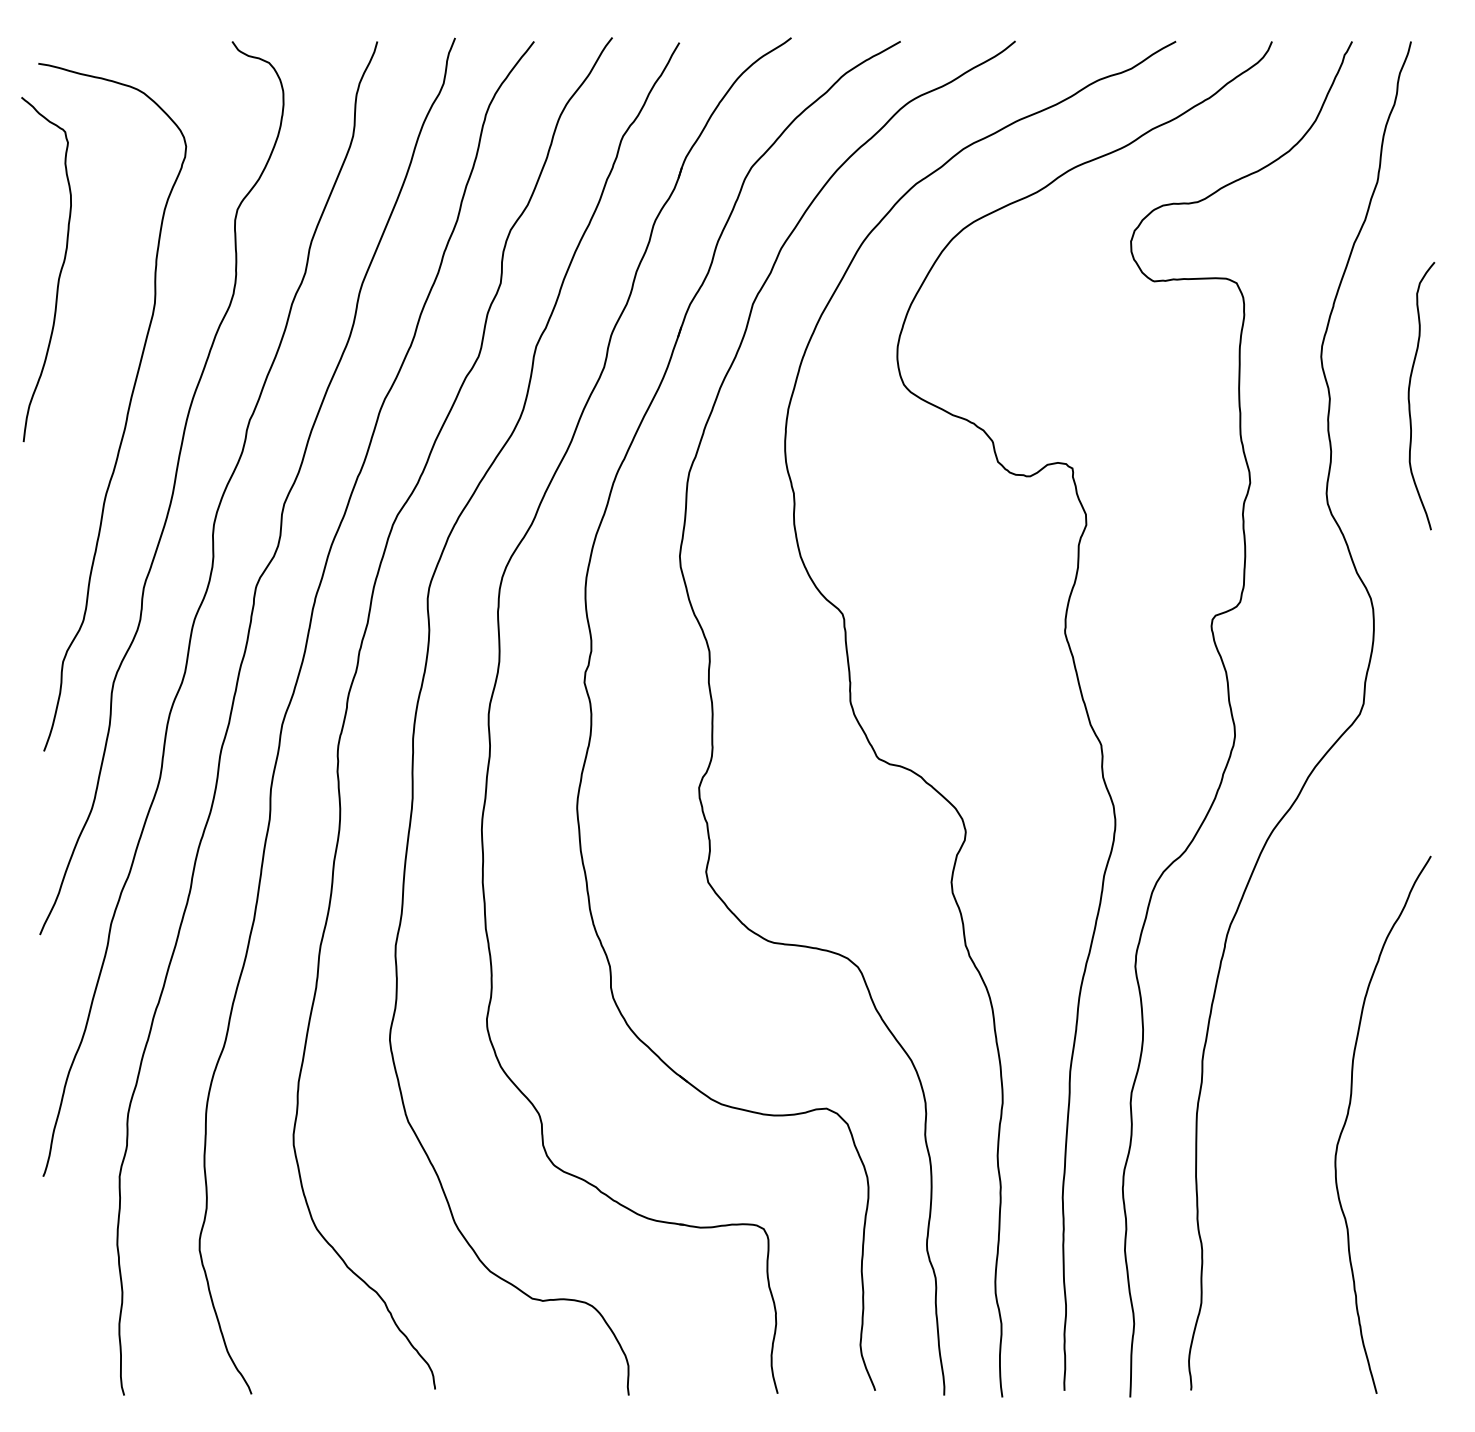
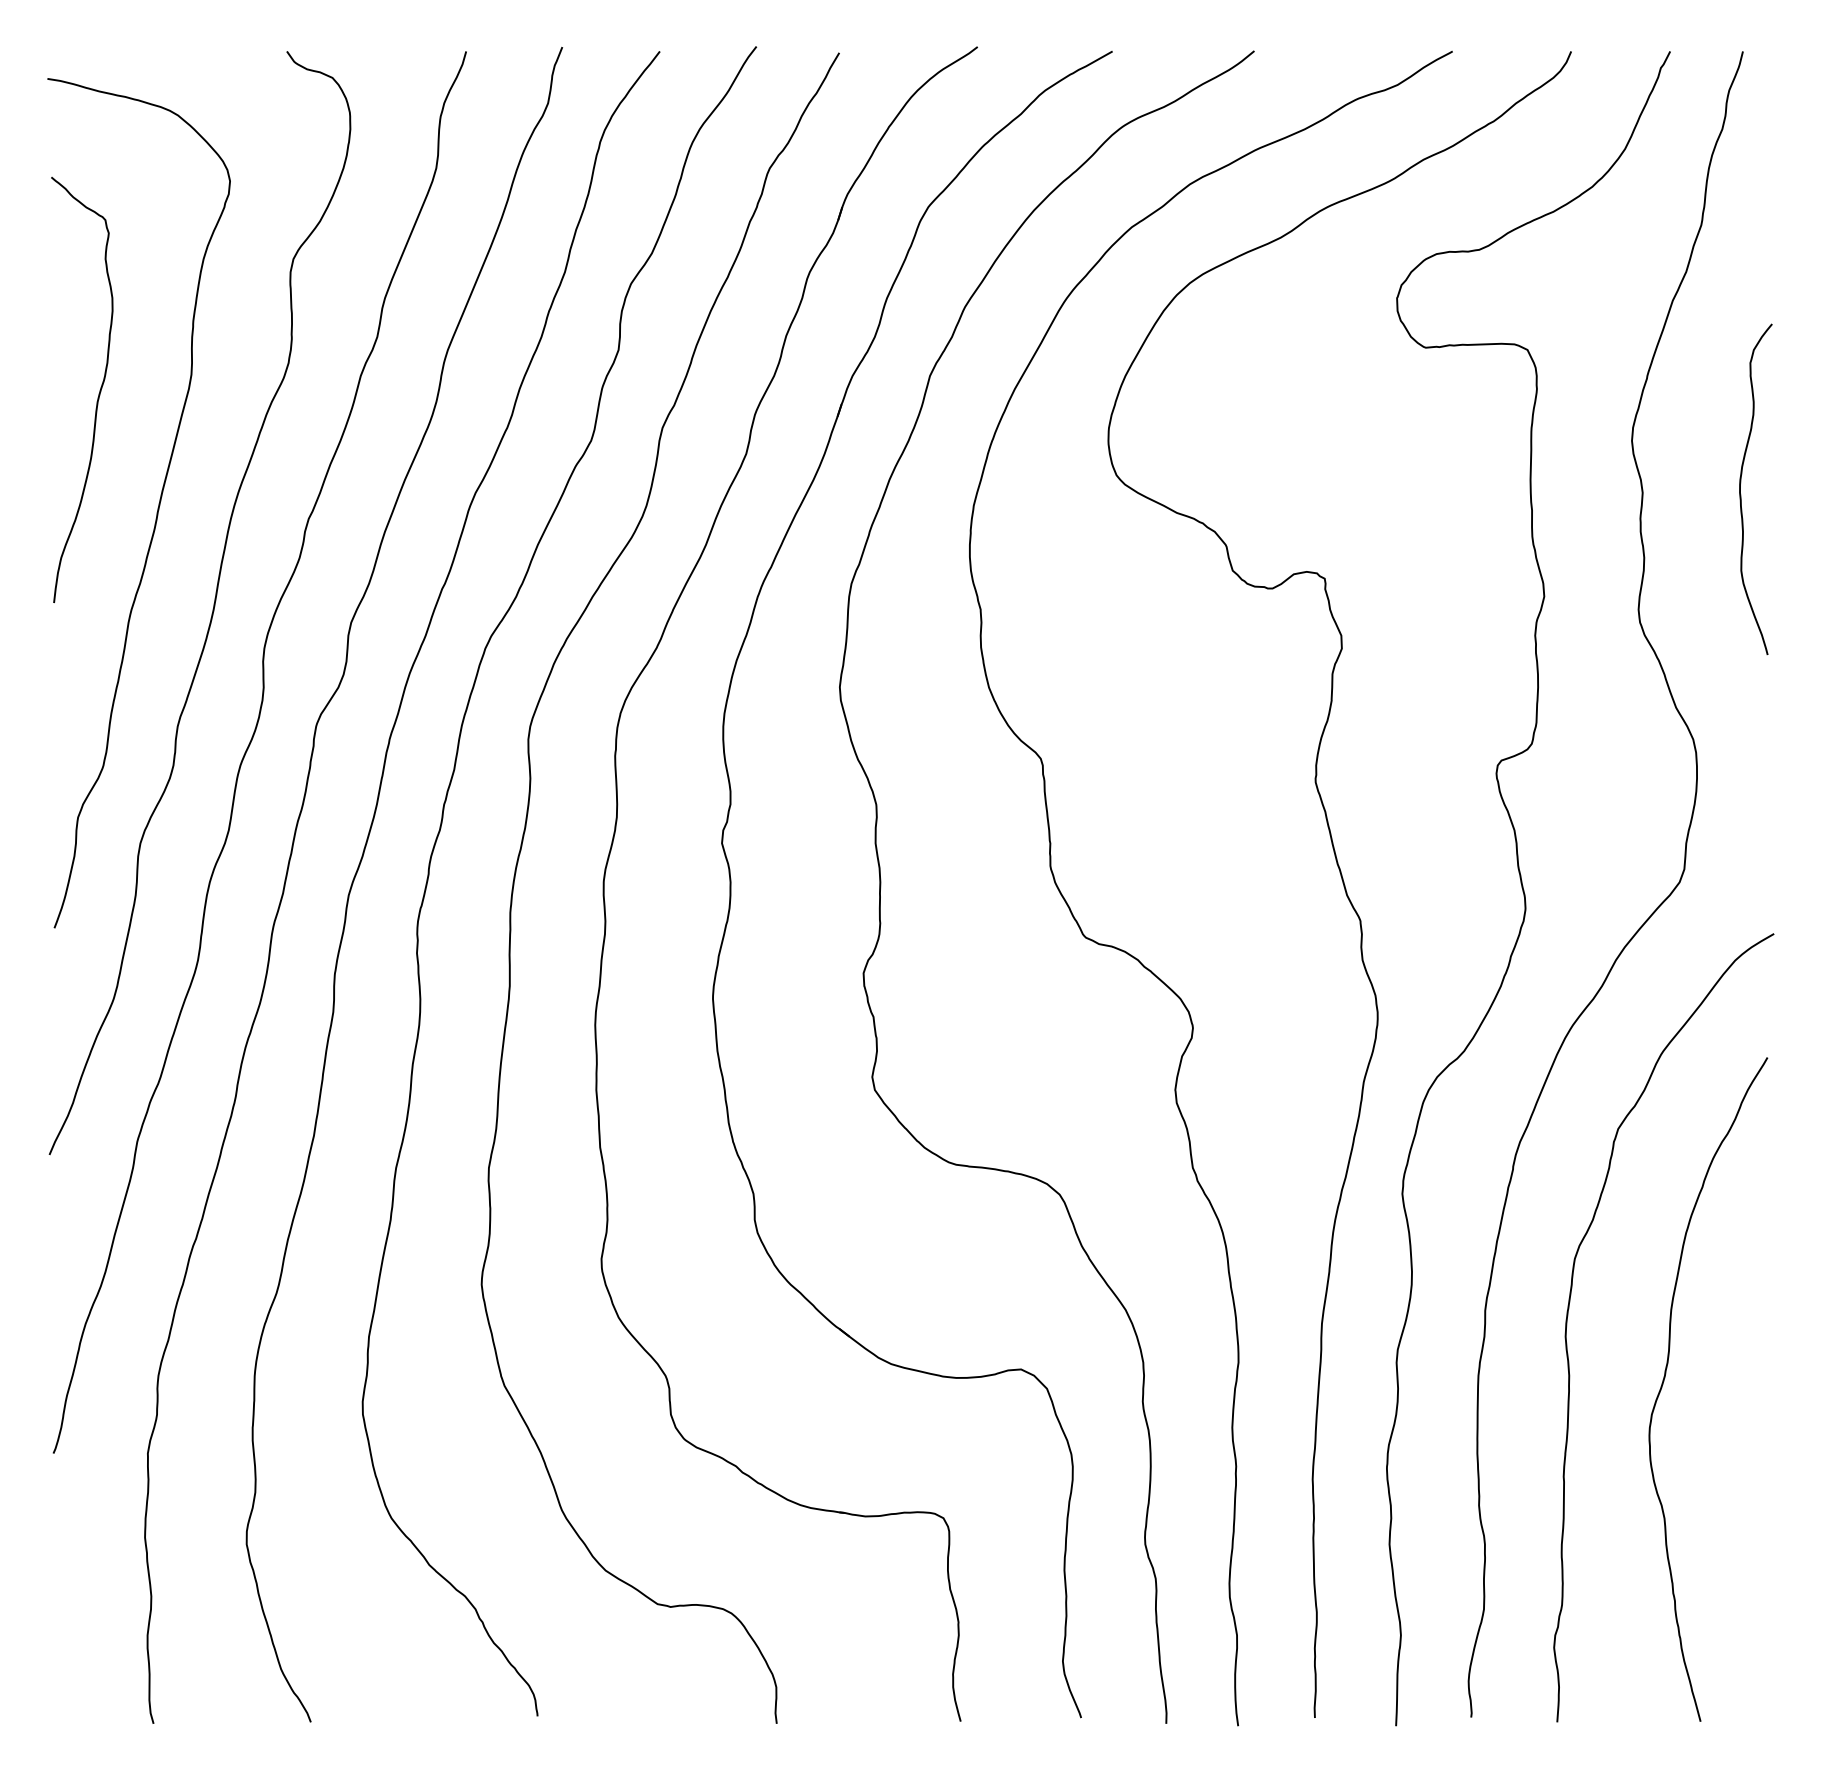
curve: (59, 272) -> (98, 393), moved
curve: (1270, 1062) -> (1569, 1312), added

